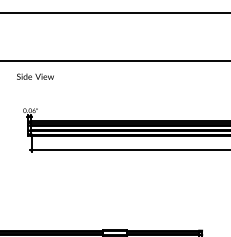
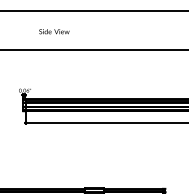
text: (35, 76) -> (54, 31), moved

